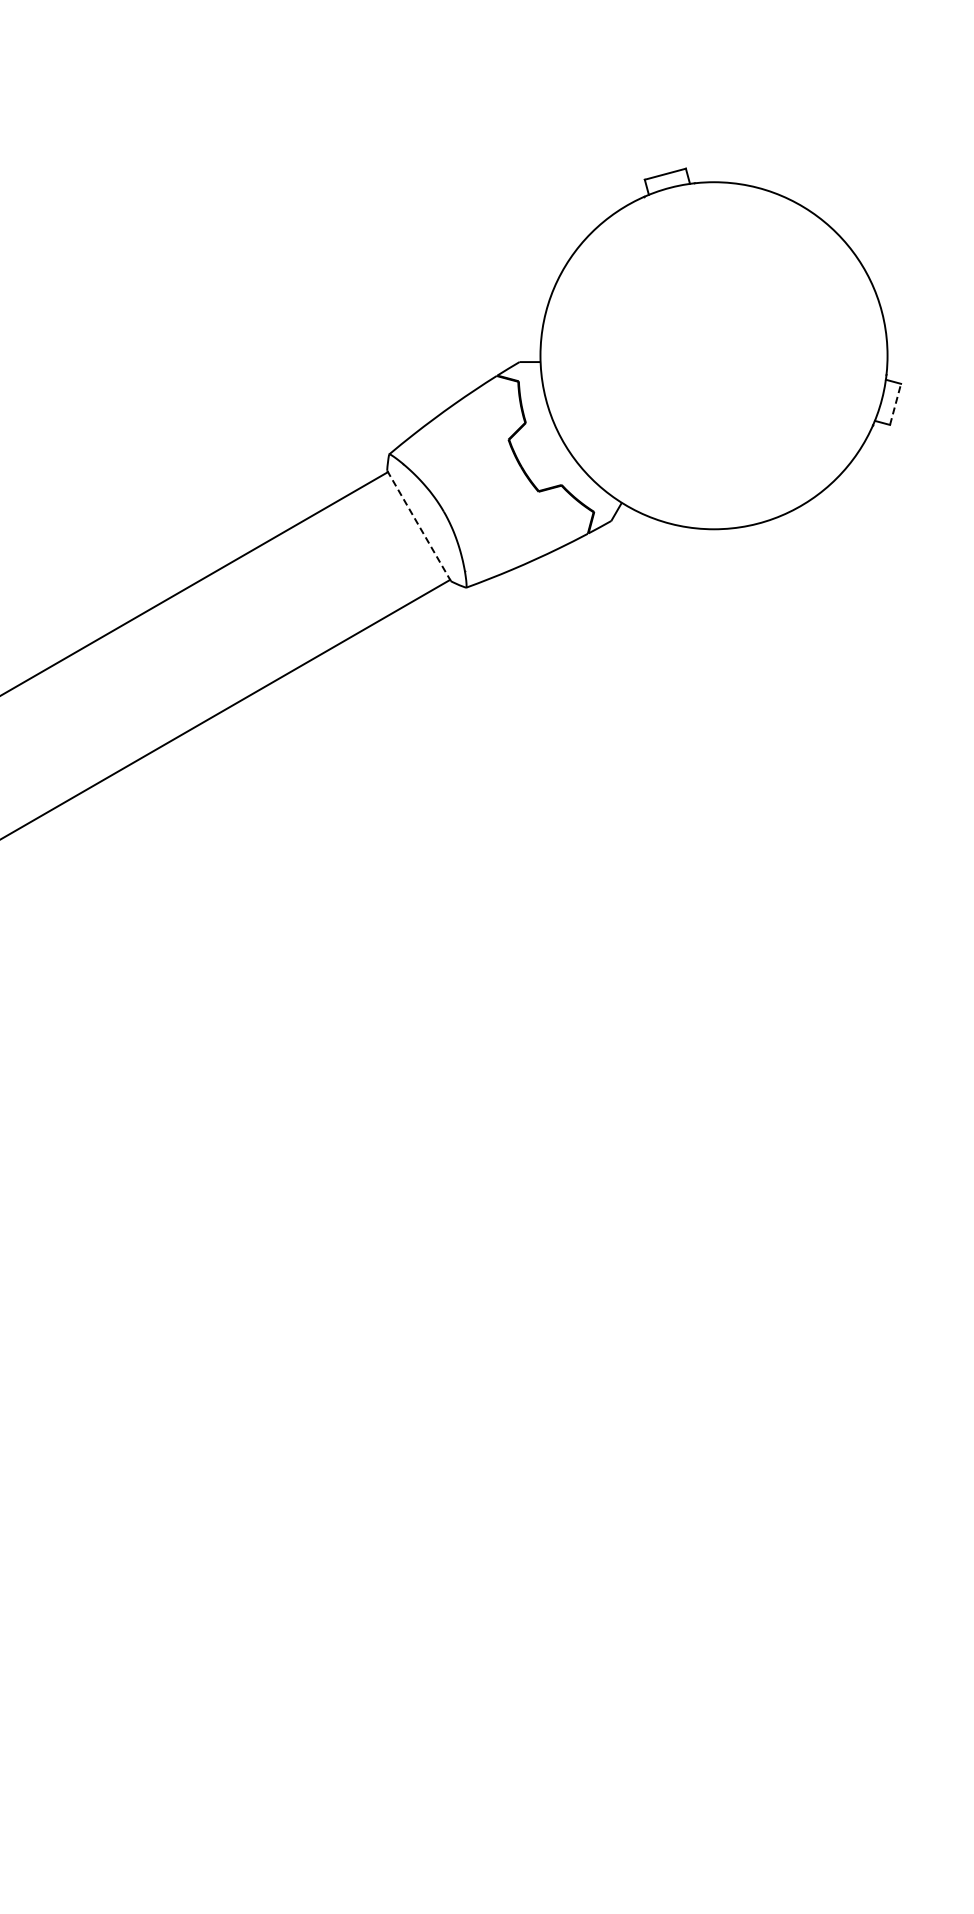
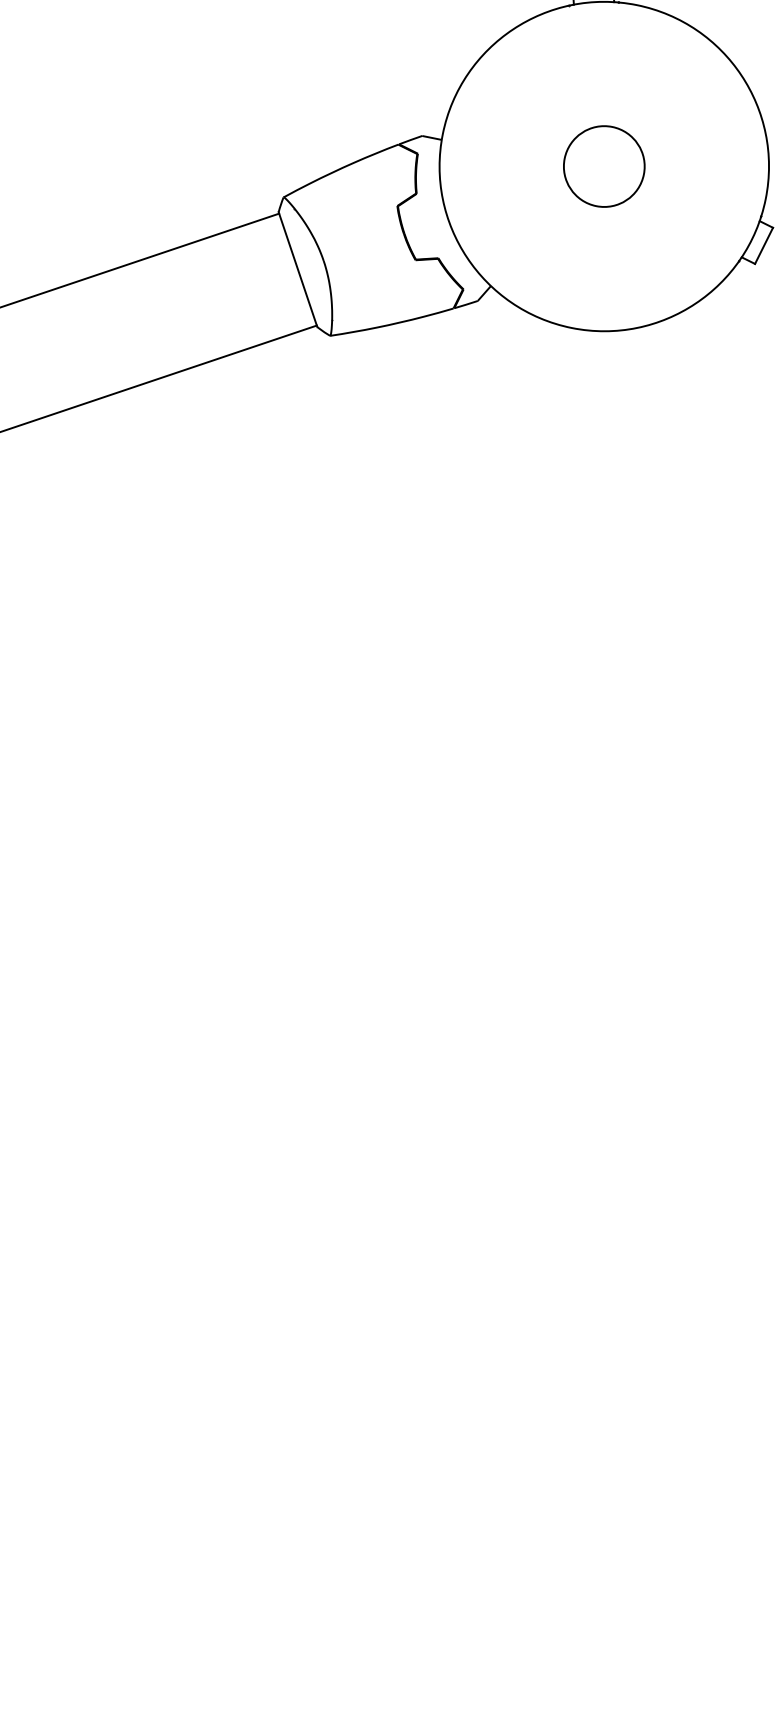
circle: (713, 355) -> (603, 166), added
line: (895, 403) -> (764, 245), dashed -> solid
line: (419, 526) -> (298, 270), dashed -> solid

